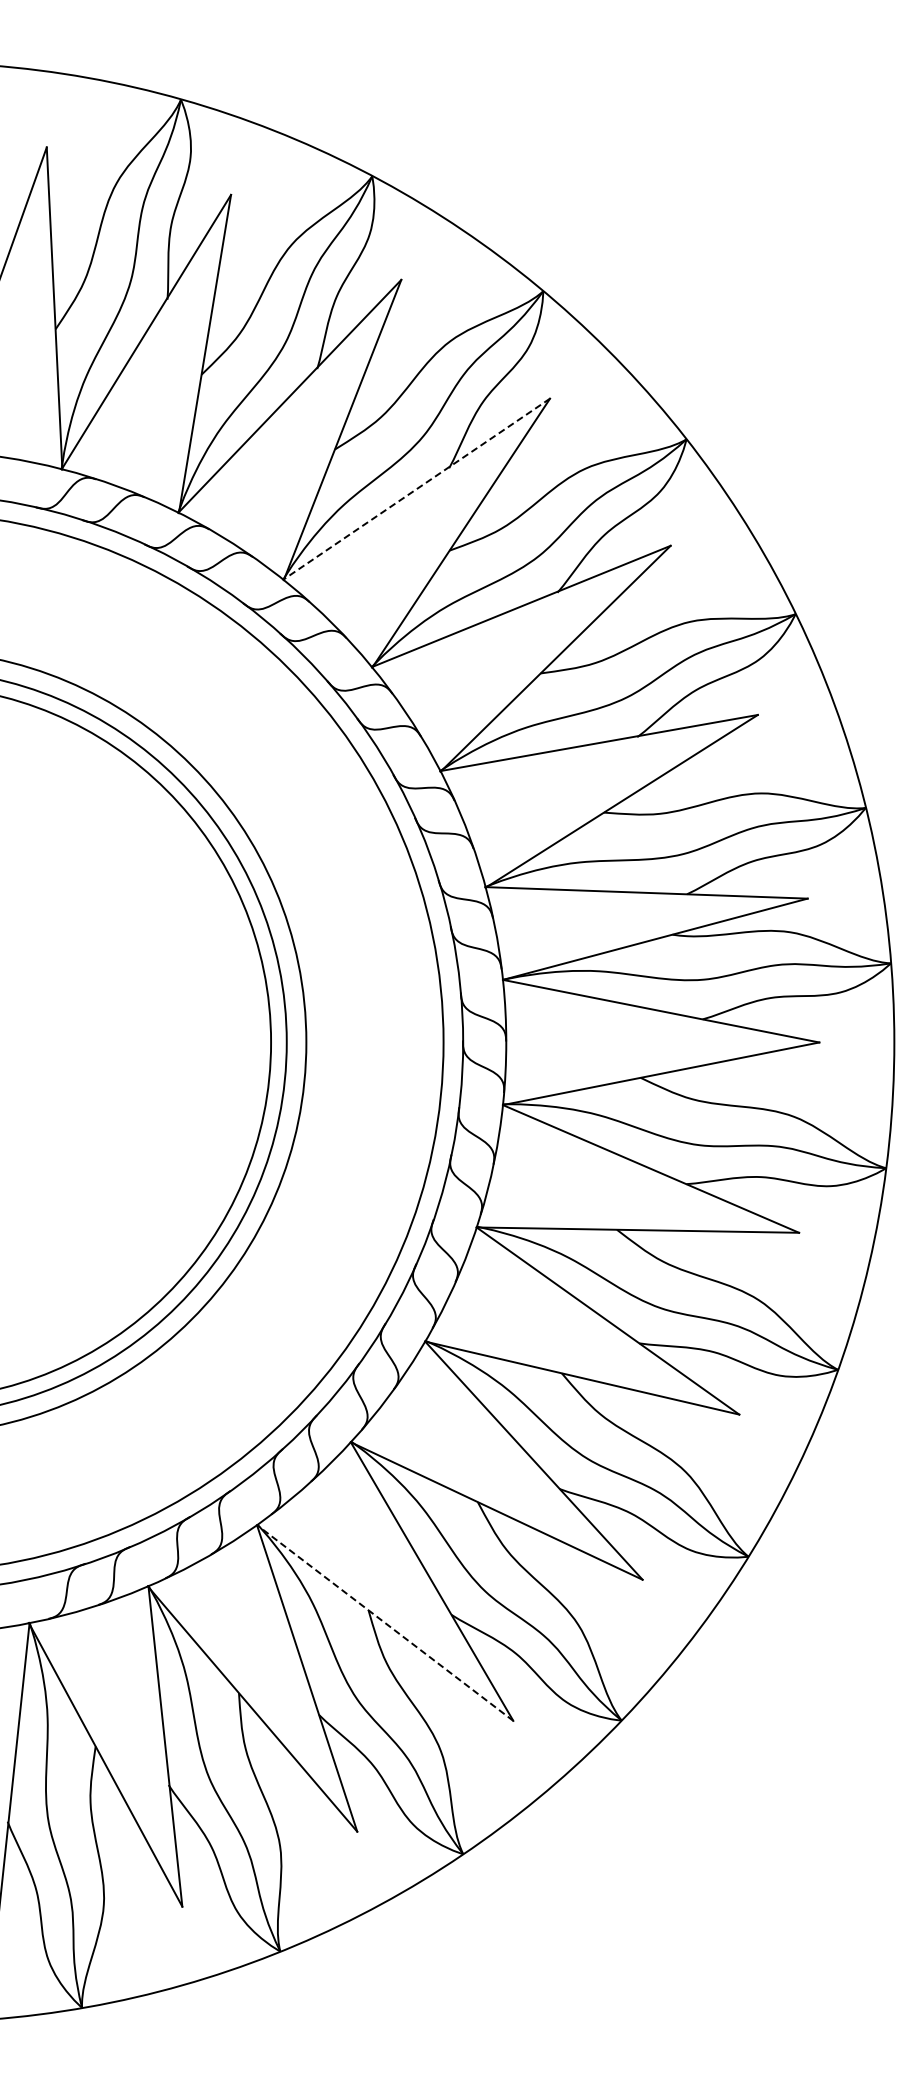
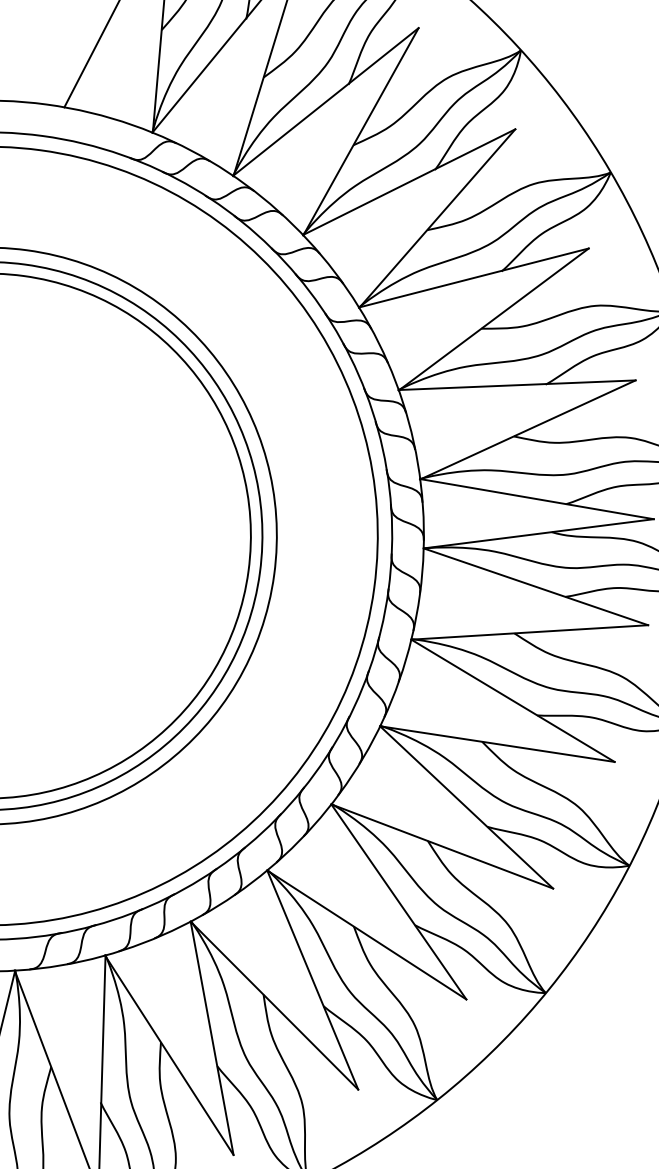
line: (416, 489) -> (409, 182), dashed -> solid
line: (384, 1622) -> (274, 1005), dashed -> solid

